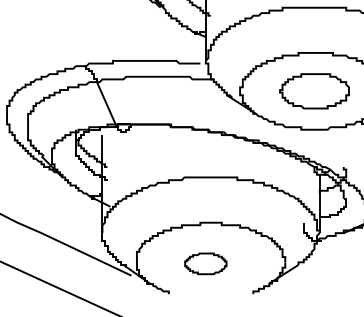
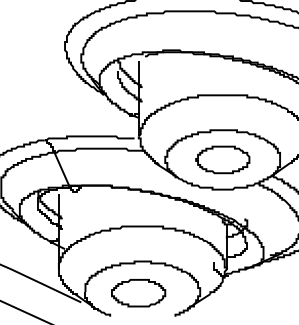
part: (205, 264) -> (138, 293), size x1.67

